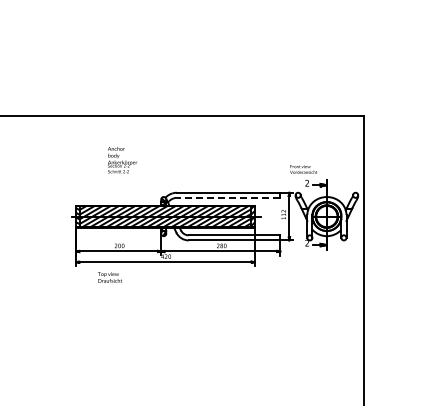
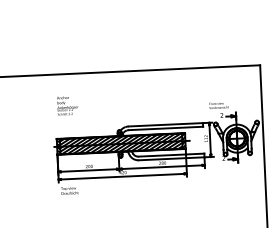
text: (122, 160) -> (67, 106), moved
line: (228, 197) -> (165, 128), dashed -> solid
text: (109, 277) -> (69, 190), moved

